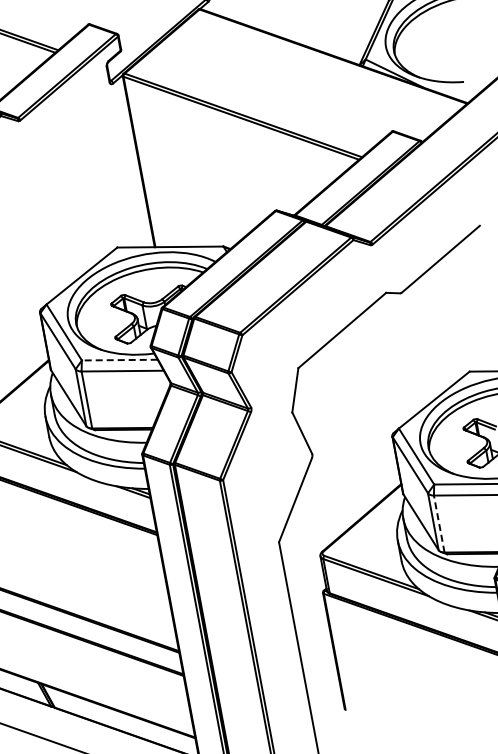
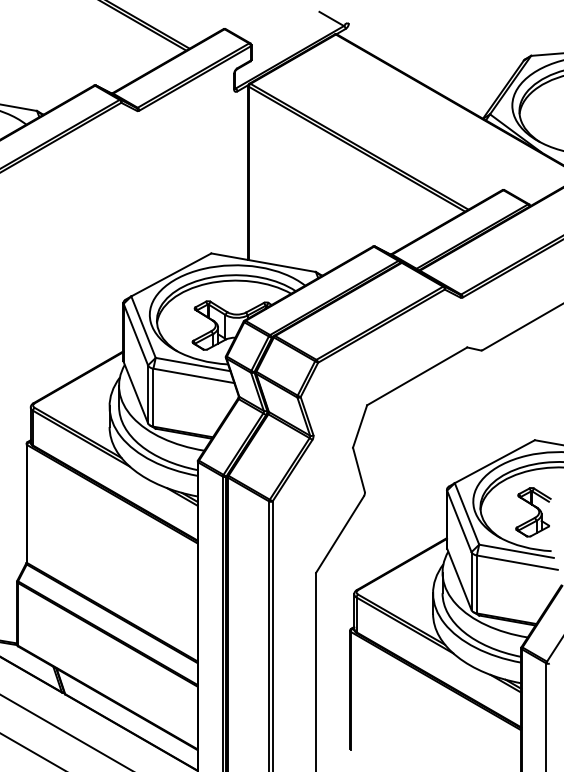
line: (120, 359) -> (193, 364), dashed -> solid
line: (438, 524) -> (476, 584), dashed -> solid

